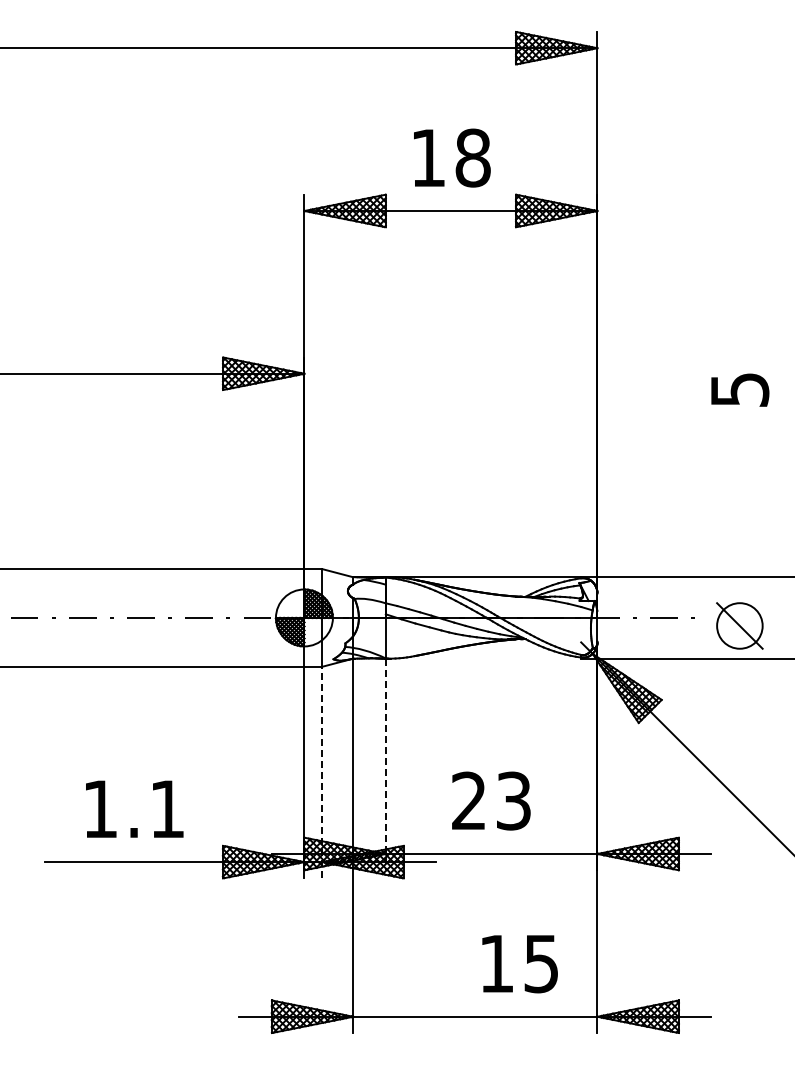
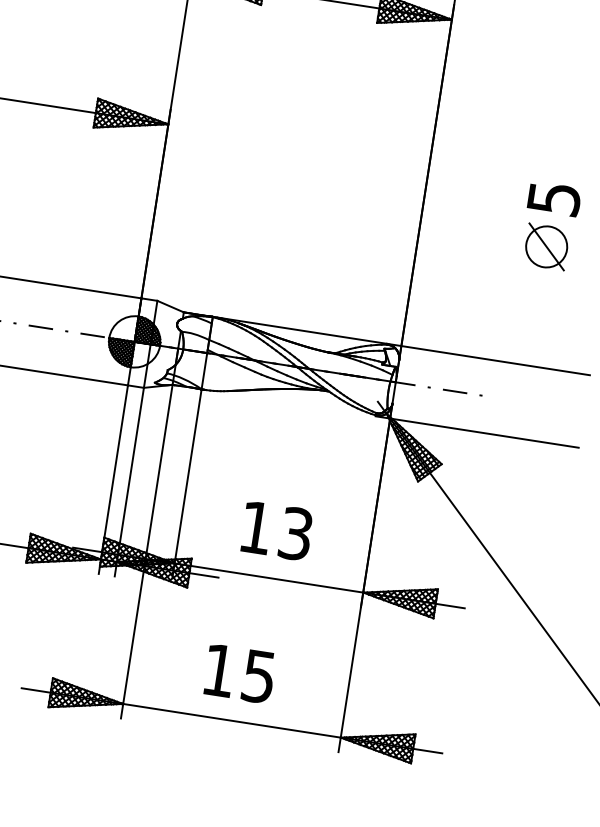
part: (739, 625) -> (546, 246), moved
line: (385, 764) -> (186, 483), dashed -> solid
line: (322, 772) -> (129, 482), dashed -> solid
text: (468, 800) -> (255, 527), 23 -> 13
text: (519, 964) -> (239, 674), moved

